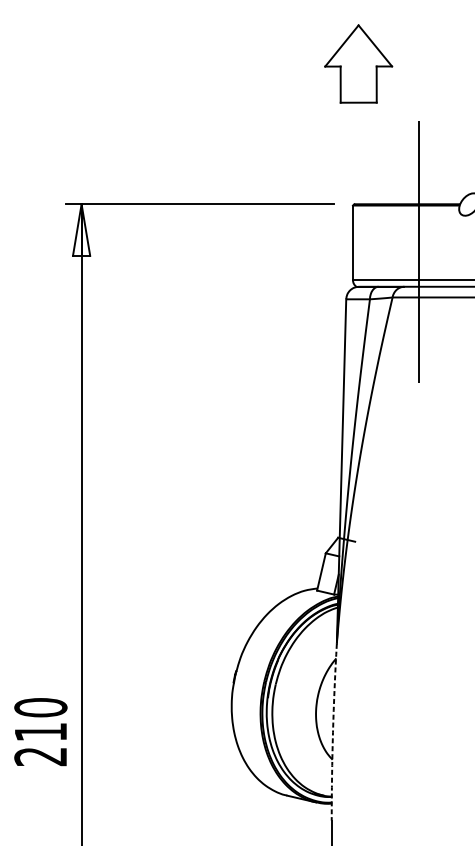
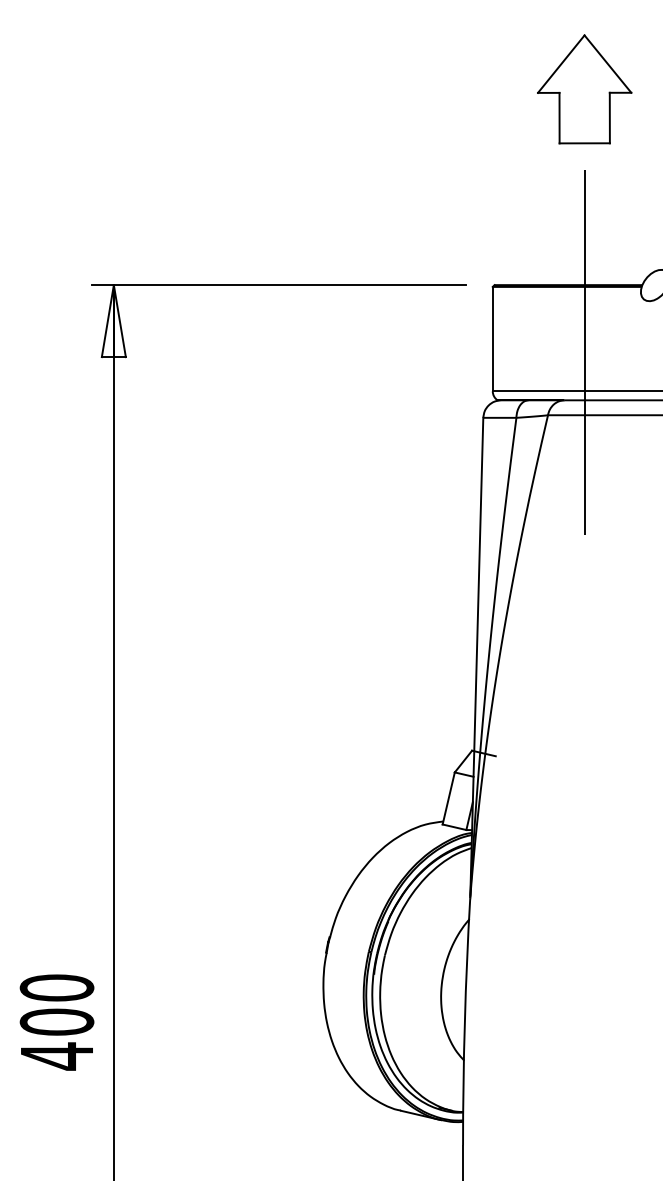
part: (358, 64) -> (584, 89), moved
arc: (332, 732) -> (464, 1022), dashed -> solid
text: (40, 744) -> (56, 1039), 210 -> 400

